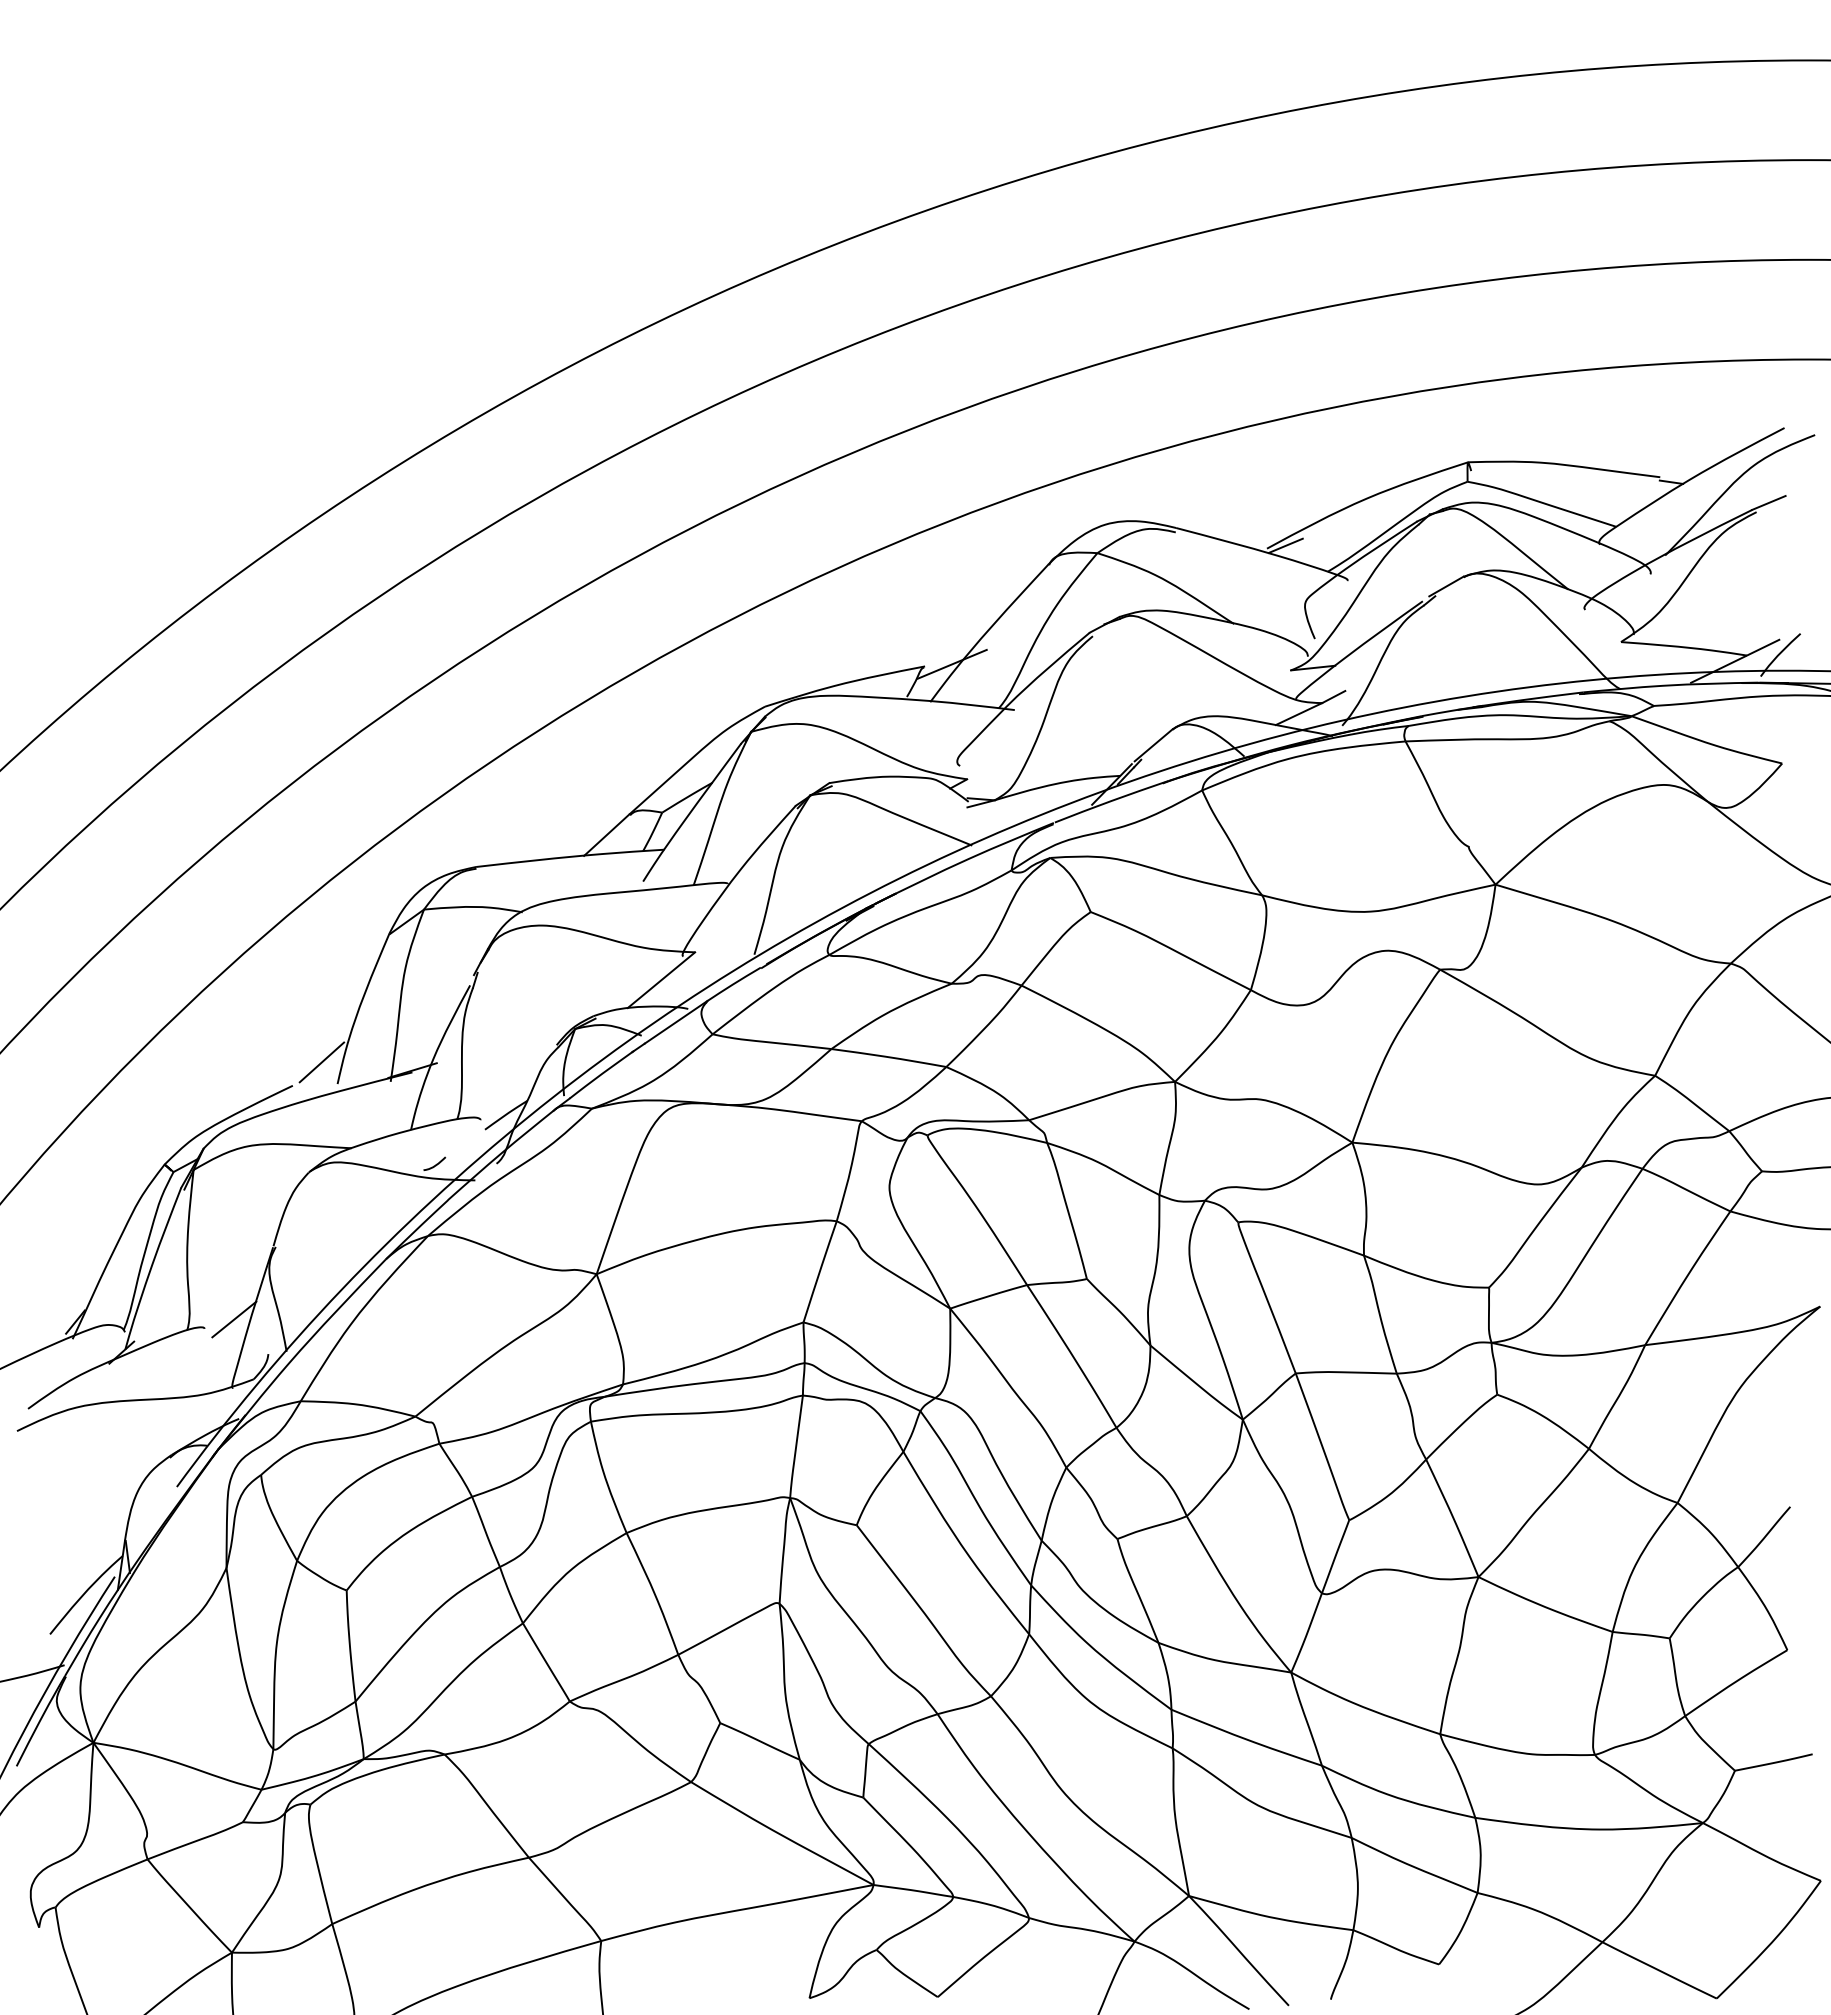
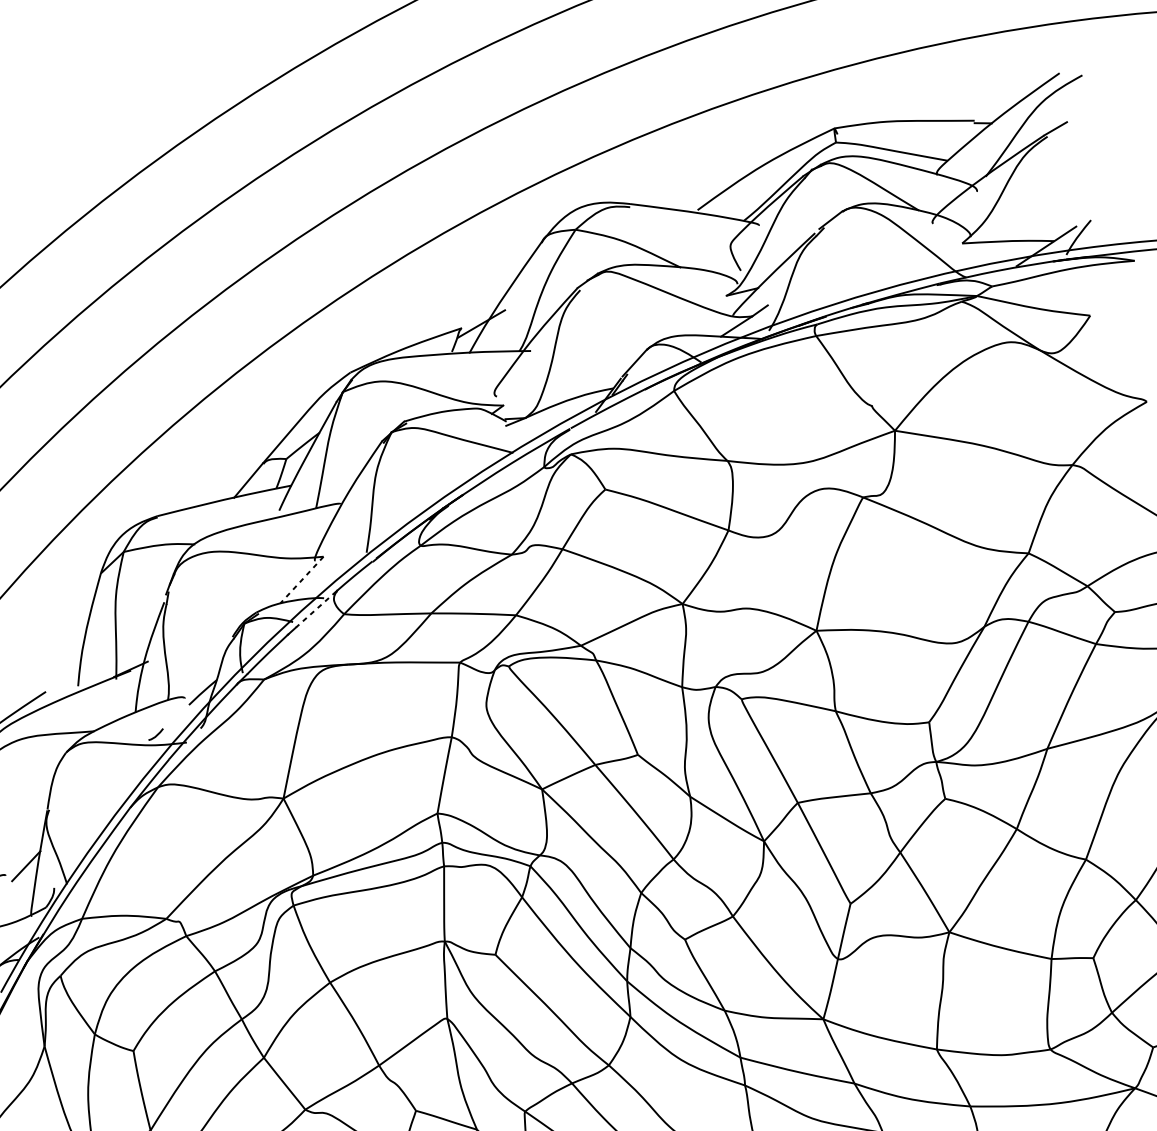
line: (1285, 545) -> (710, 206), removed
line: (661, 980) -> (302, 580), solid -> dashed
line: (675, 1023) -> (316, 609), solid -> dashed
line: (321, 1062) -> (64, 672), removed

